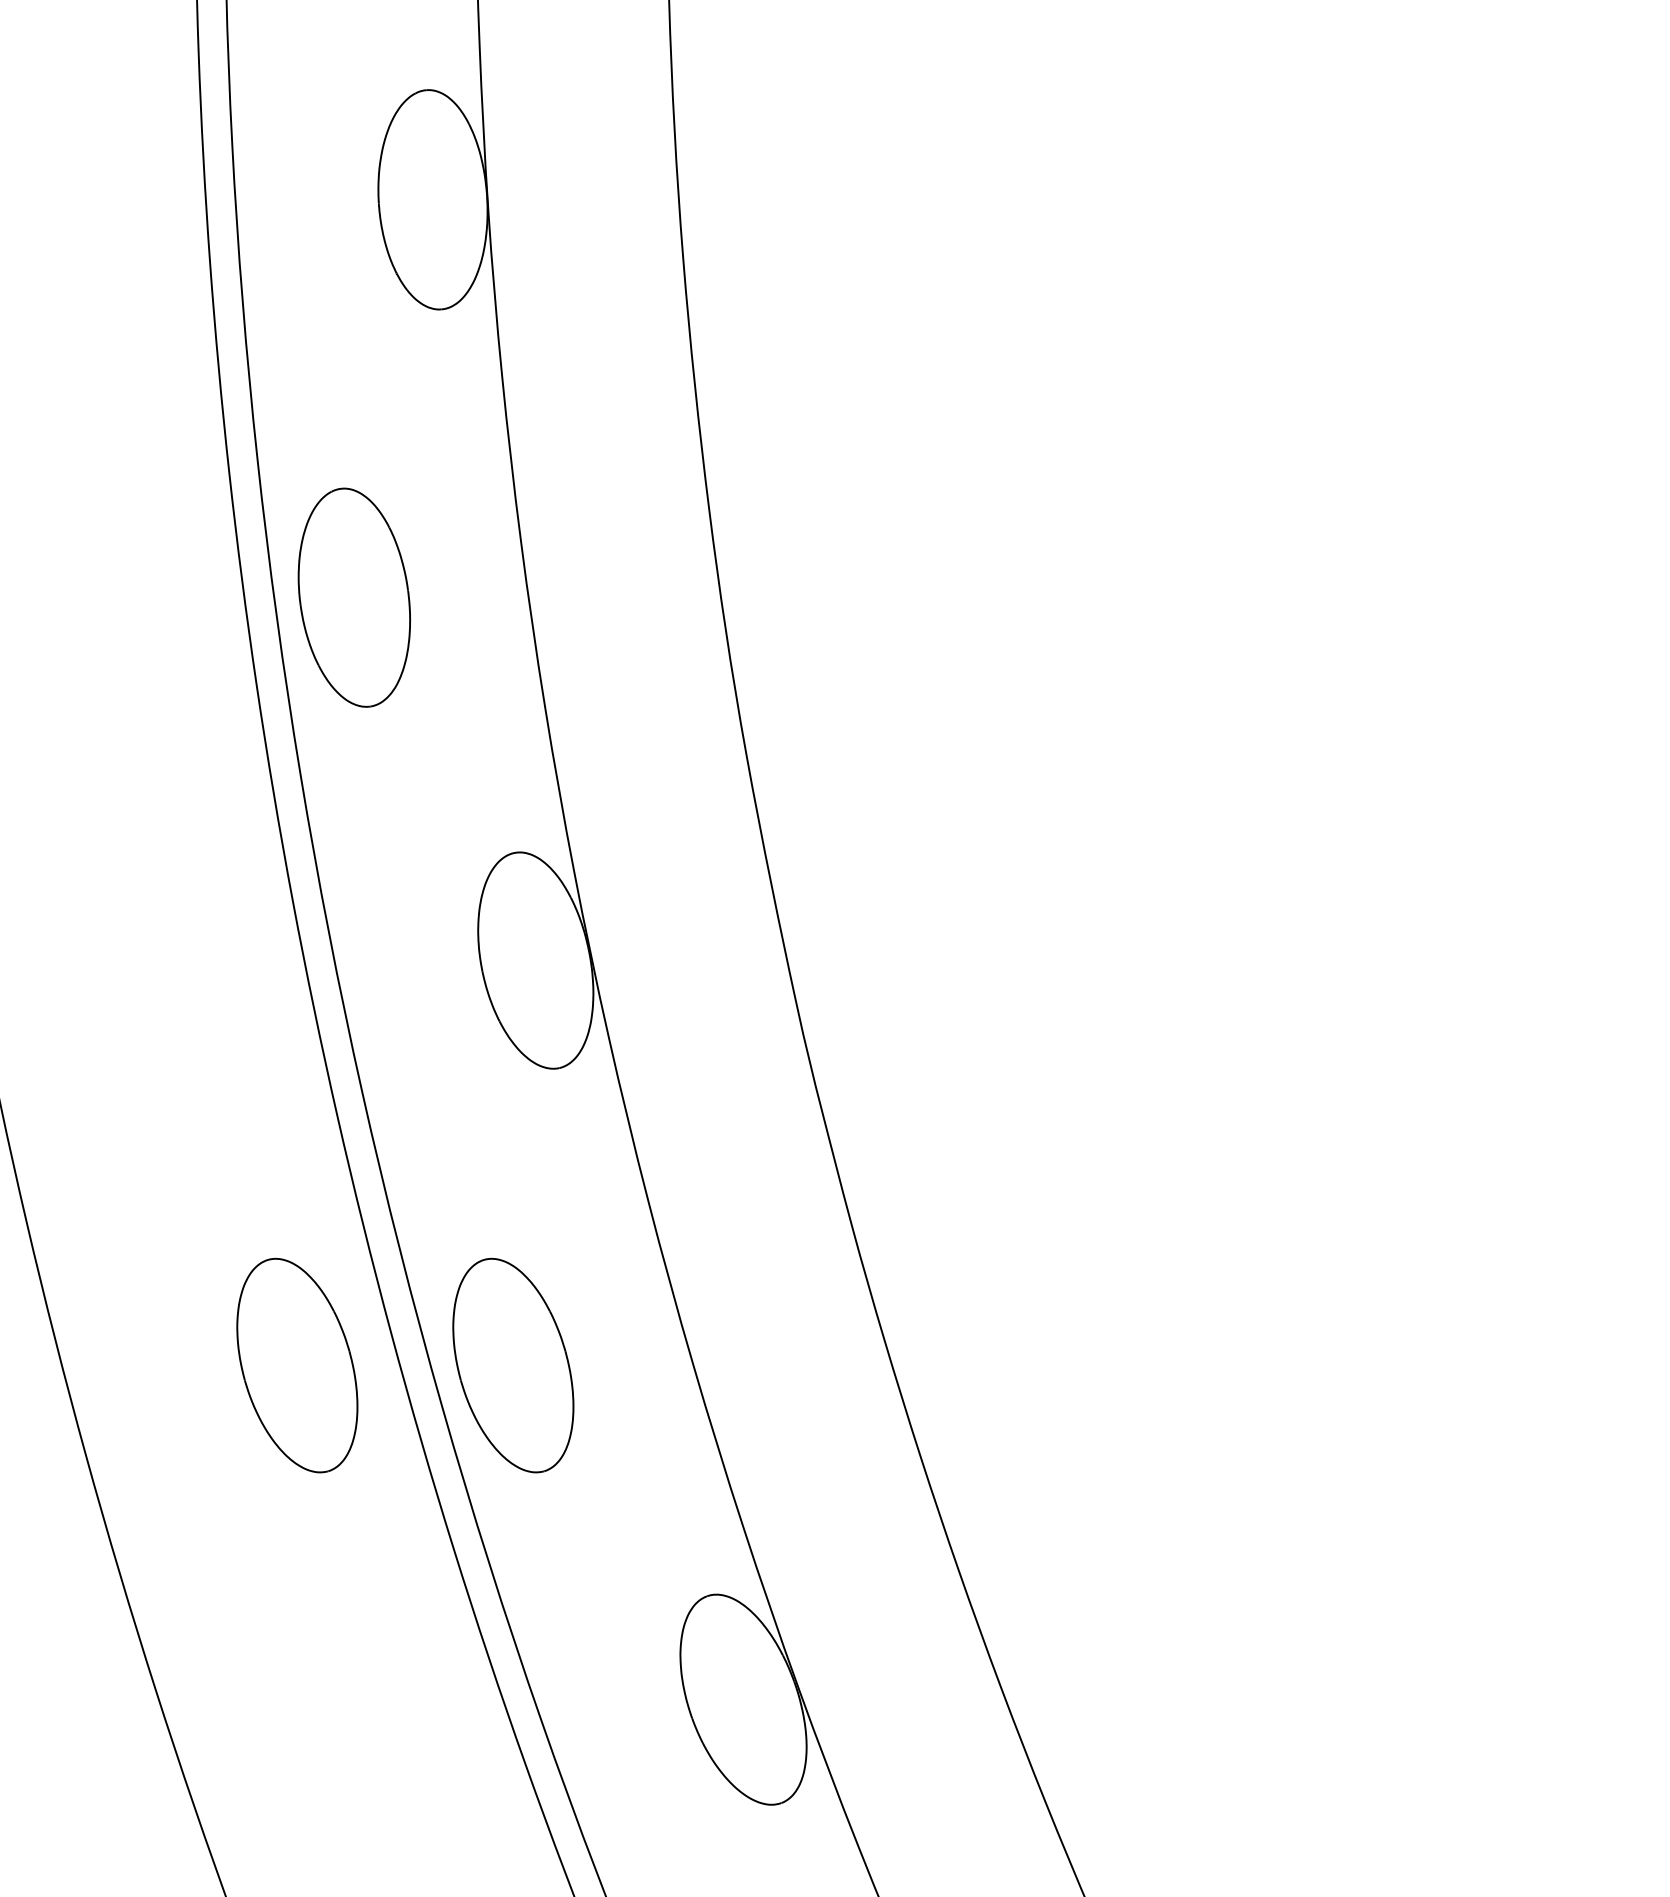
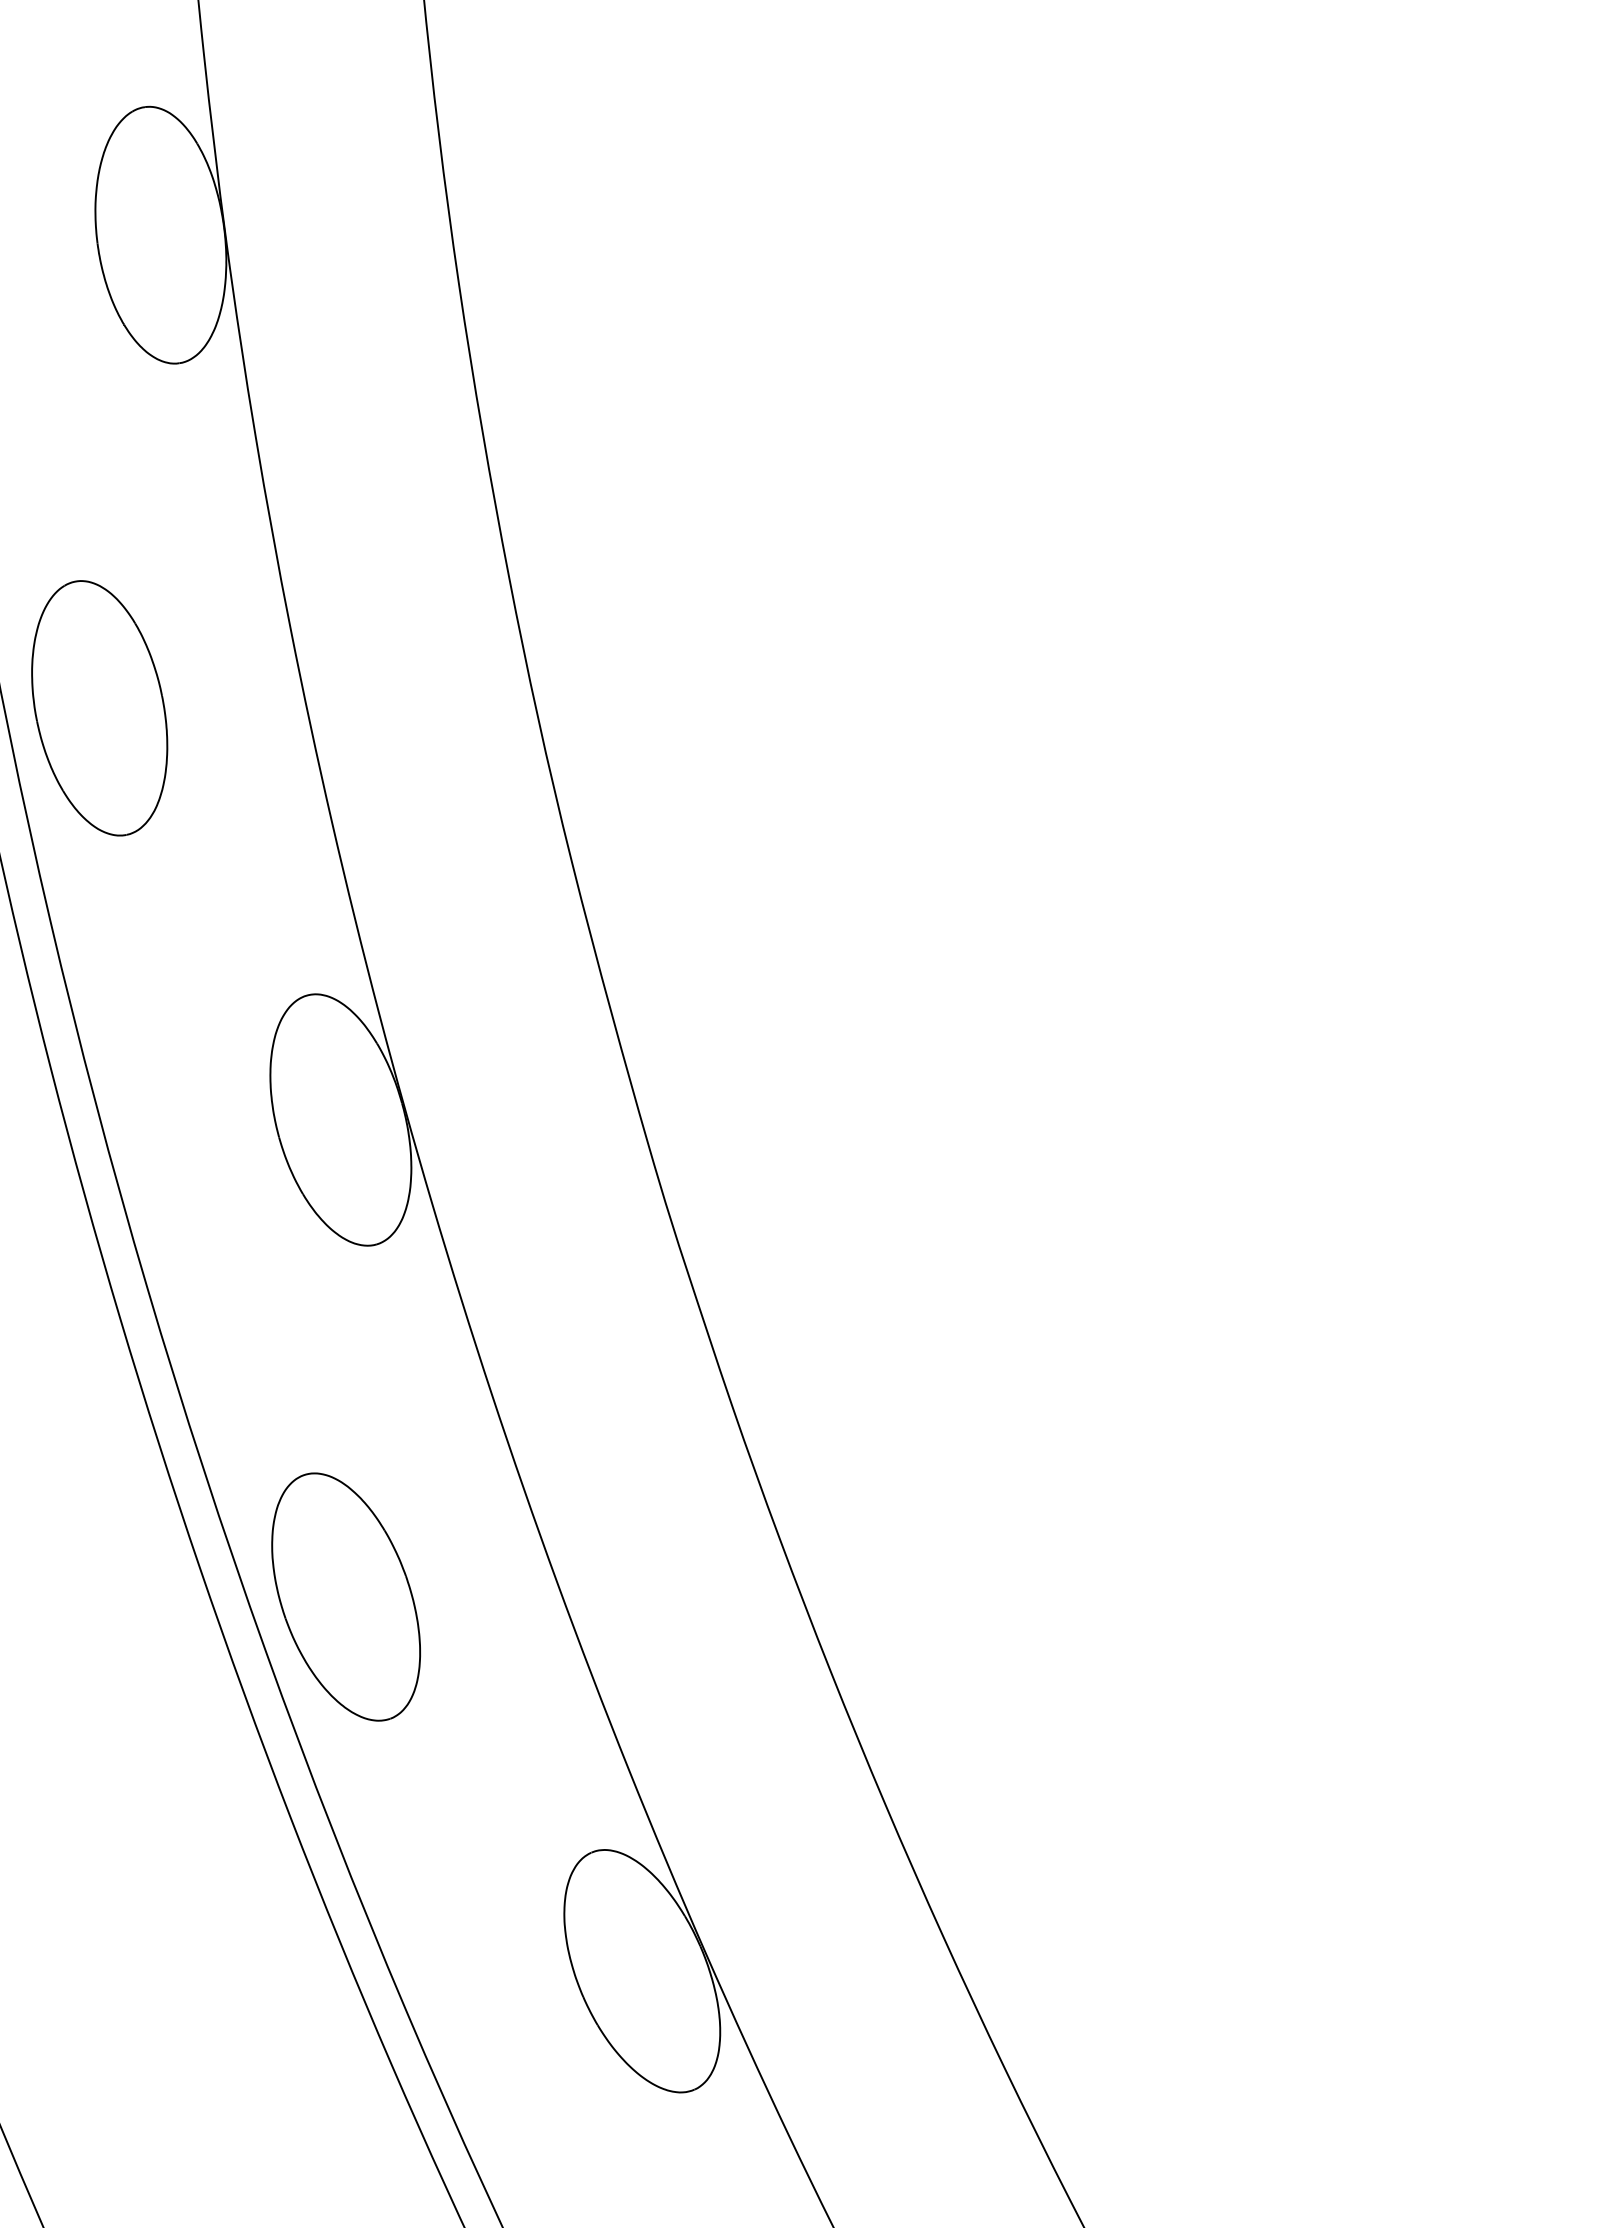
part: (297, 1365) -> (92, 1613), removed

